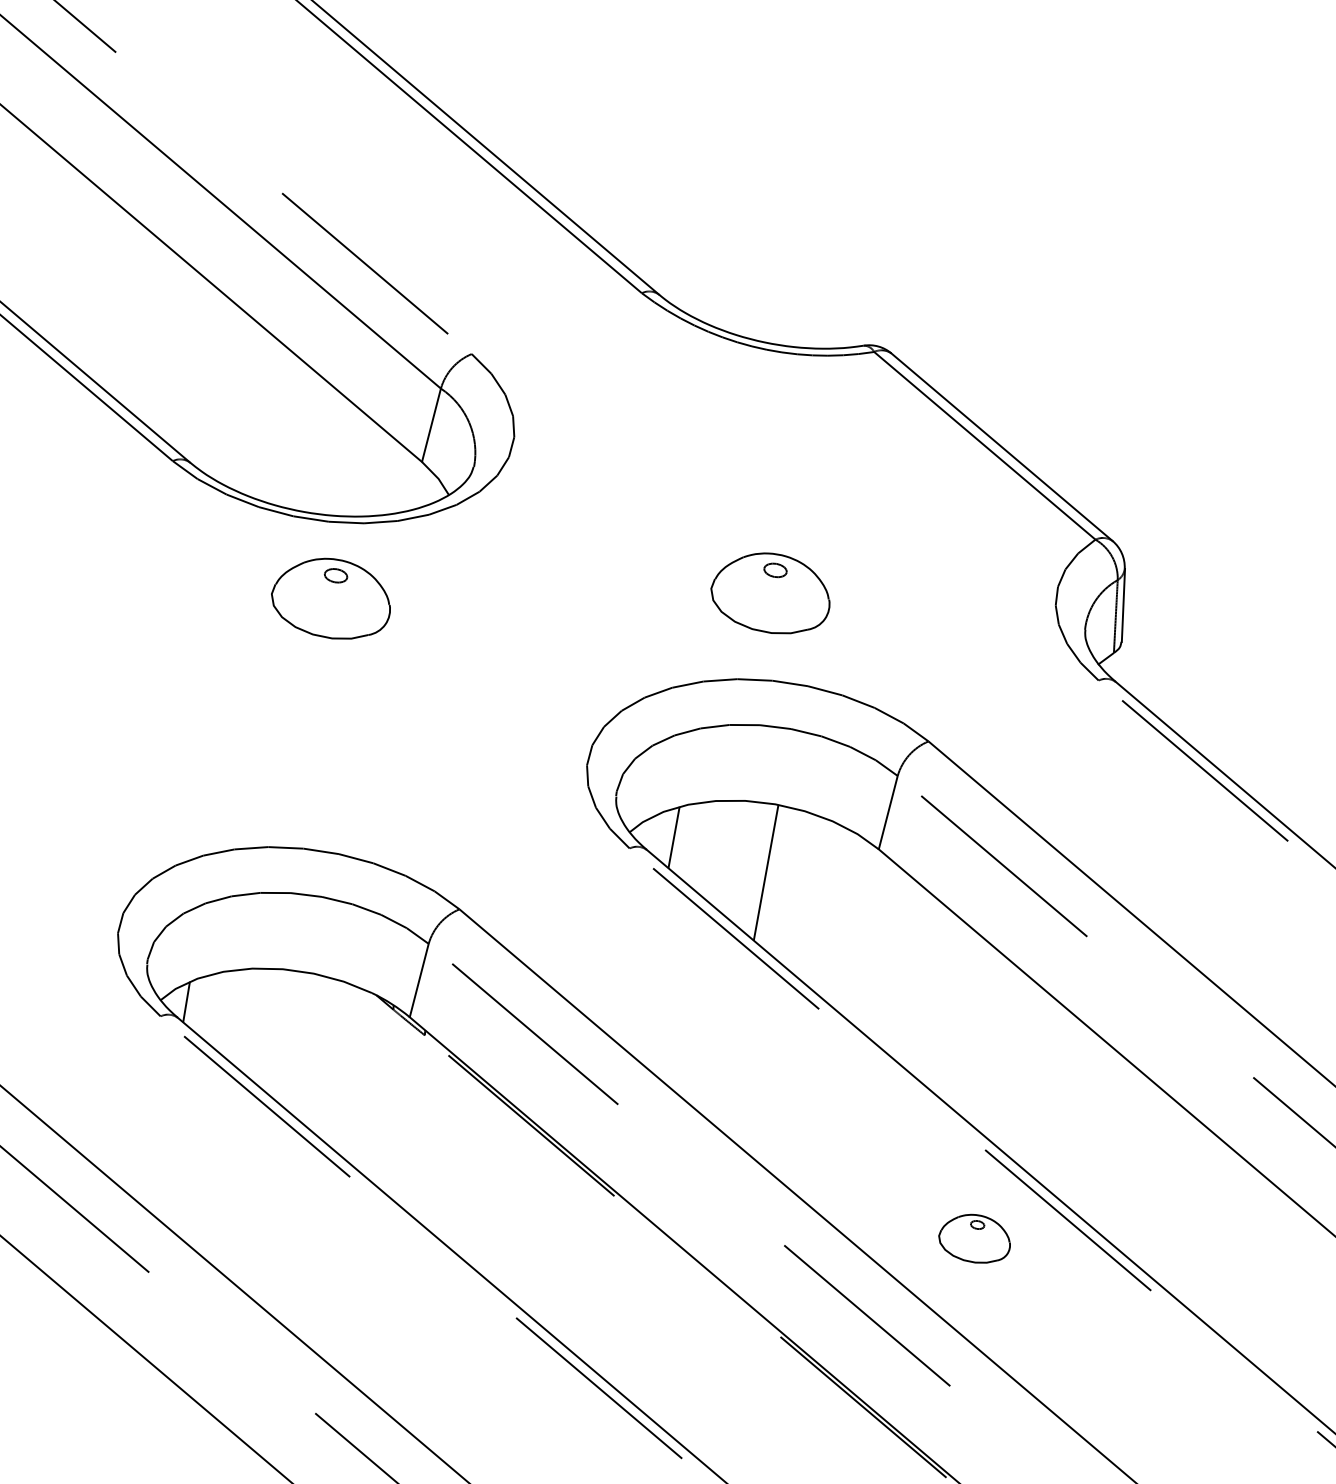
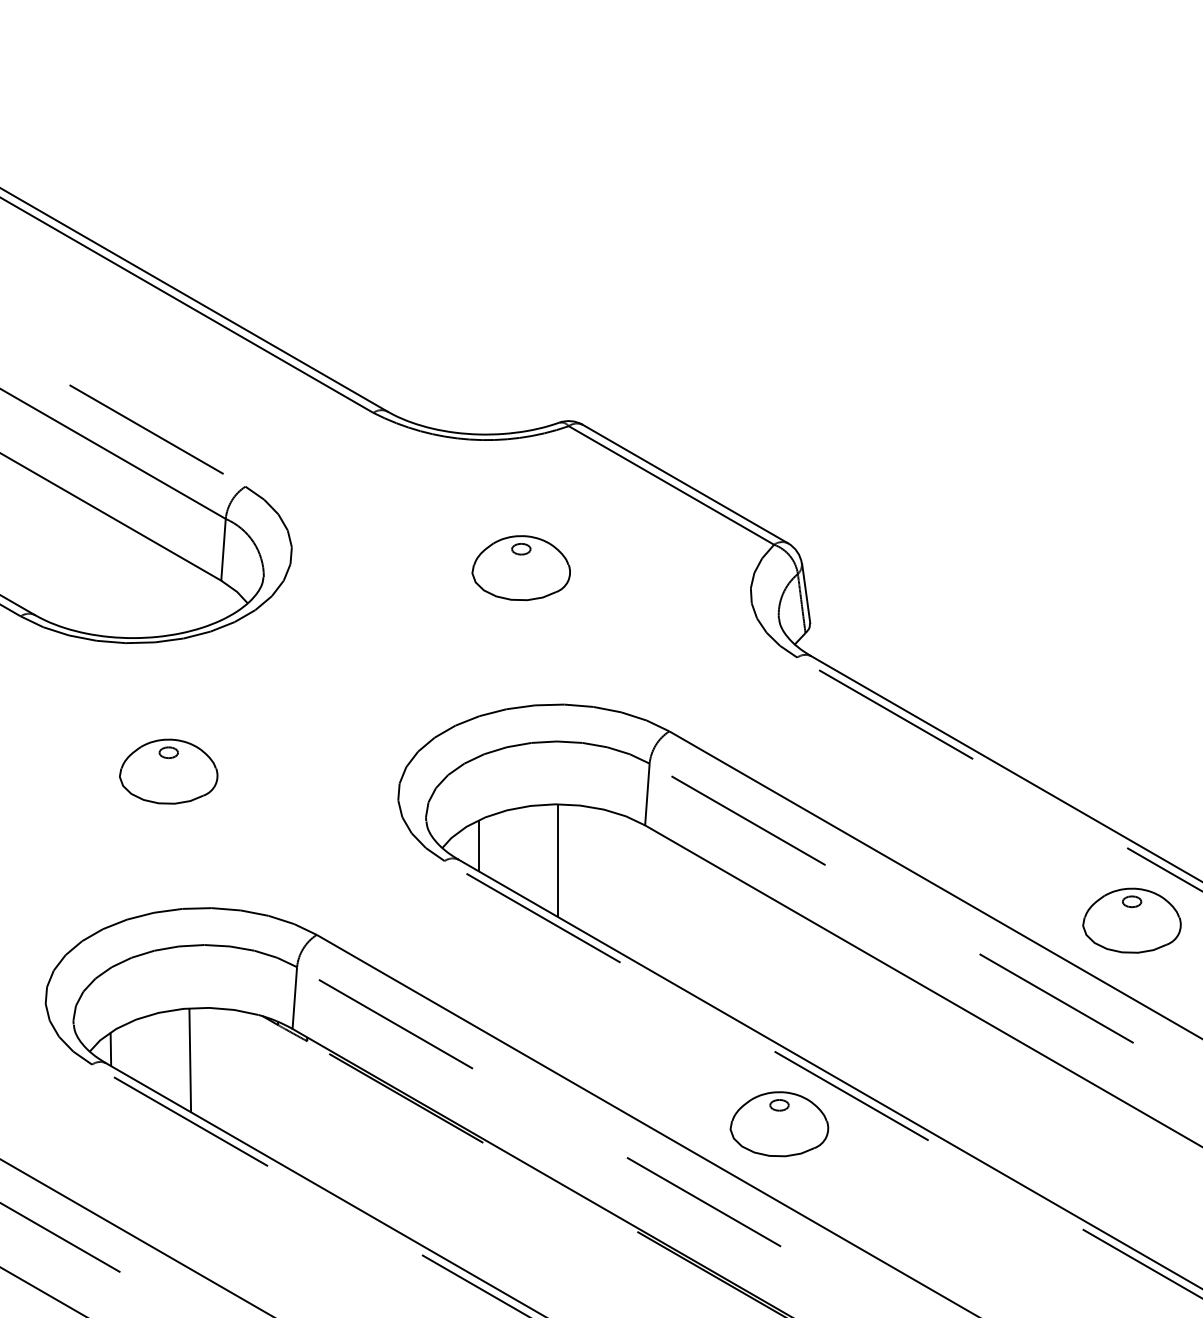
part: (770, 593) -> (520, 568), moved
part: (331, 598) -> (168, 771), moved
line: (279, 1032) -> (190, 1060), added
part: (975, 1238) -> (779, 1124), size x1.67

